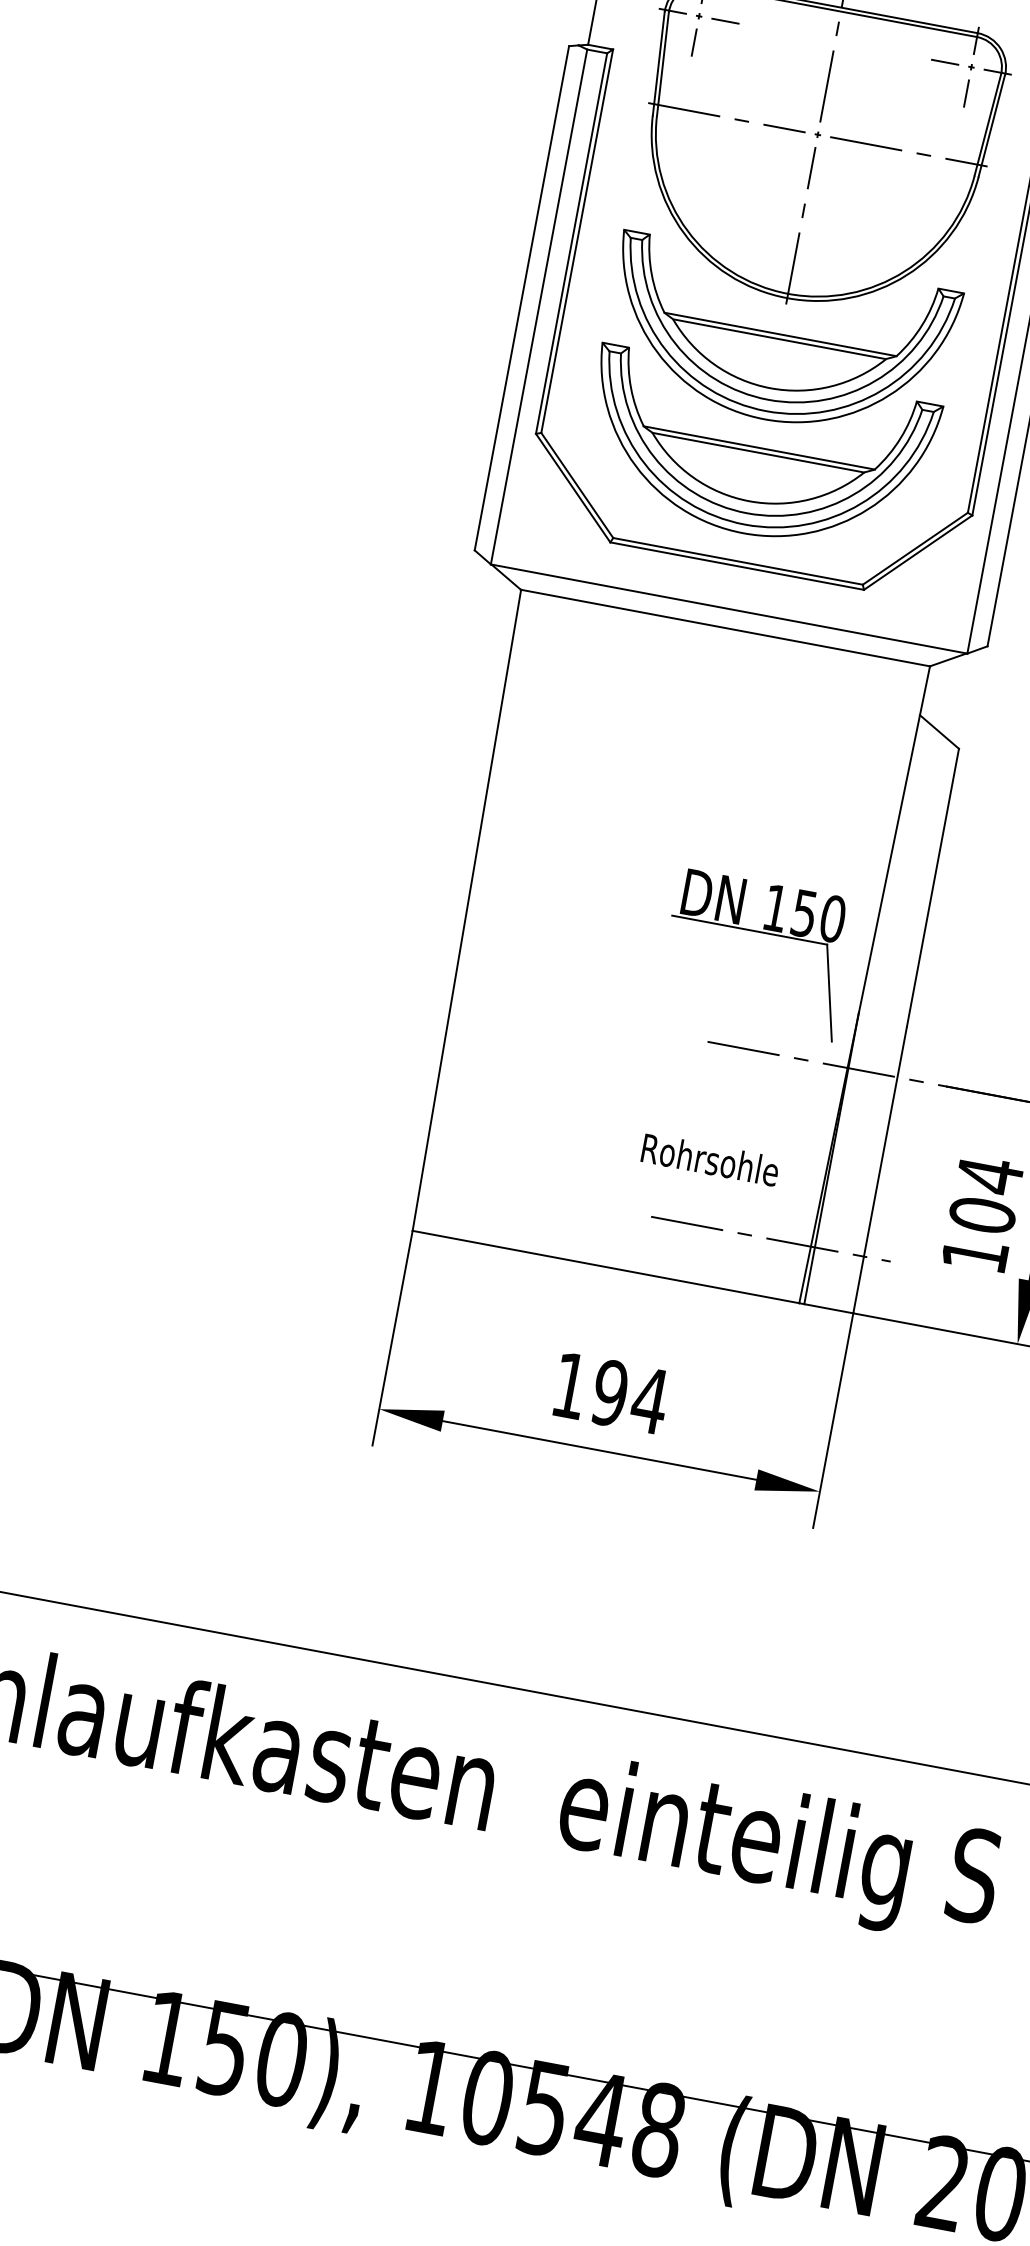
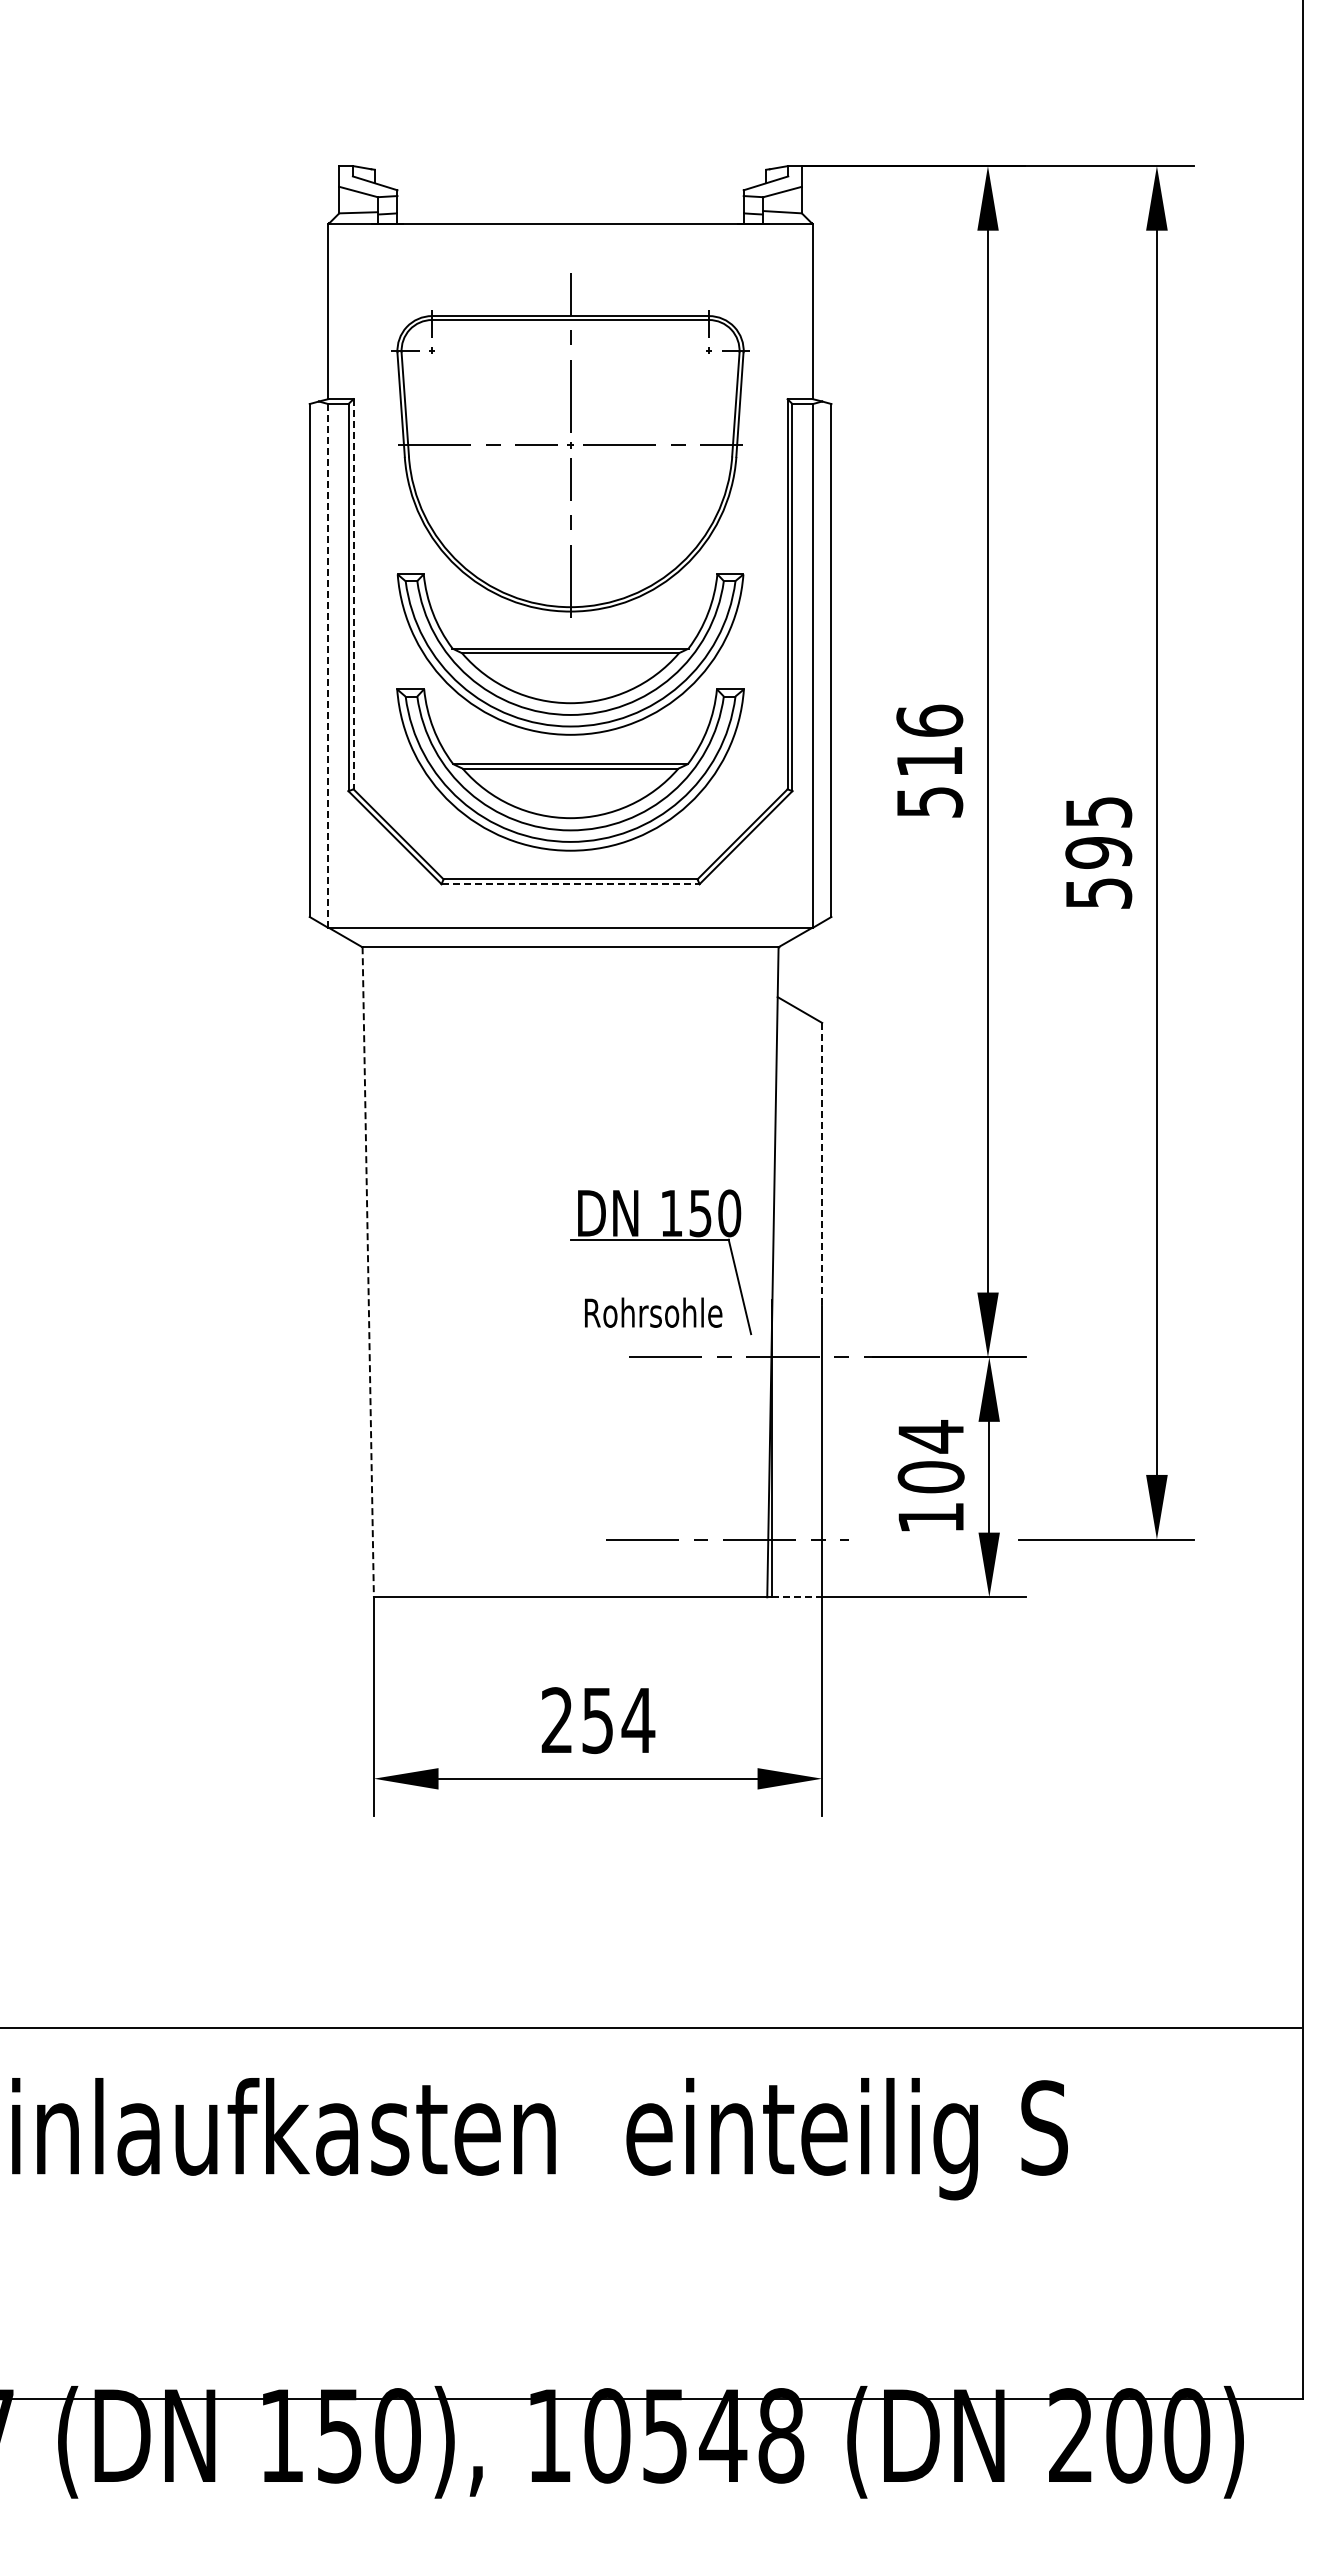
line: (725, 20) -> (458, 350), removed
line: (694, 42) -> (432, 377), removed
line: (945, 62) -> (682, 350), removed
line: (966, 93) -> (709, 377), removed
line: (577, 241) -> (353, 594), solid -> dashed
line: (539, 306) -> (328, 665), solid -> dashed
line: (738, 566) -> (571, 884), solid -> dashed
line: (933, 887) -> (822, 1164), solid -> dashed
line: (467, 910) -> (368, 1272), solid -> dashed
text: (710, 1159) -> (653, 1312), moved
line: (828, 1309) -> (797, 1597), solid -> dashed
text: (590, 1389) -> (577, 1720), 194 -> 254

